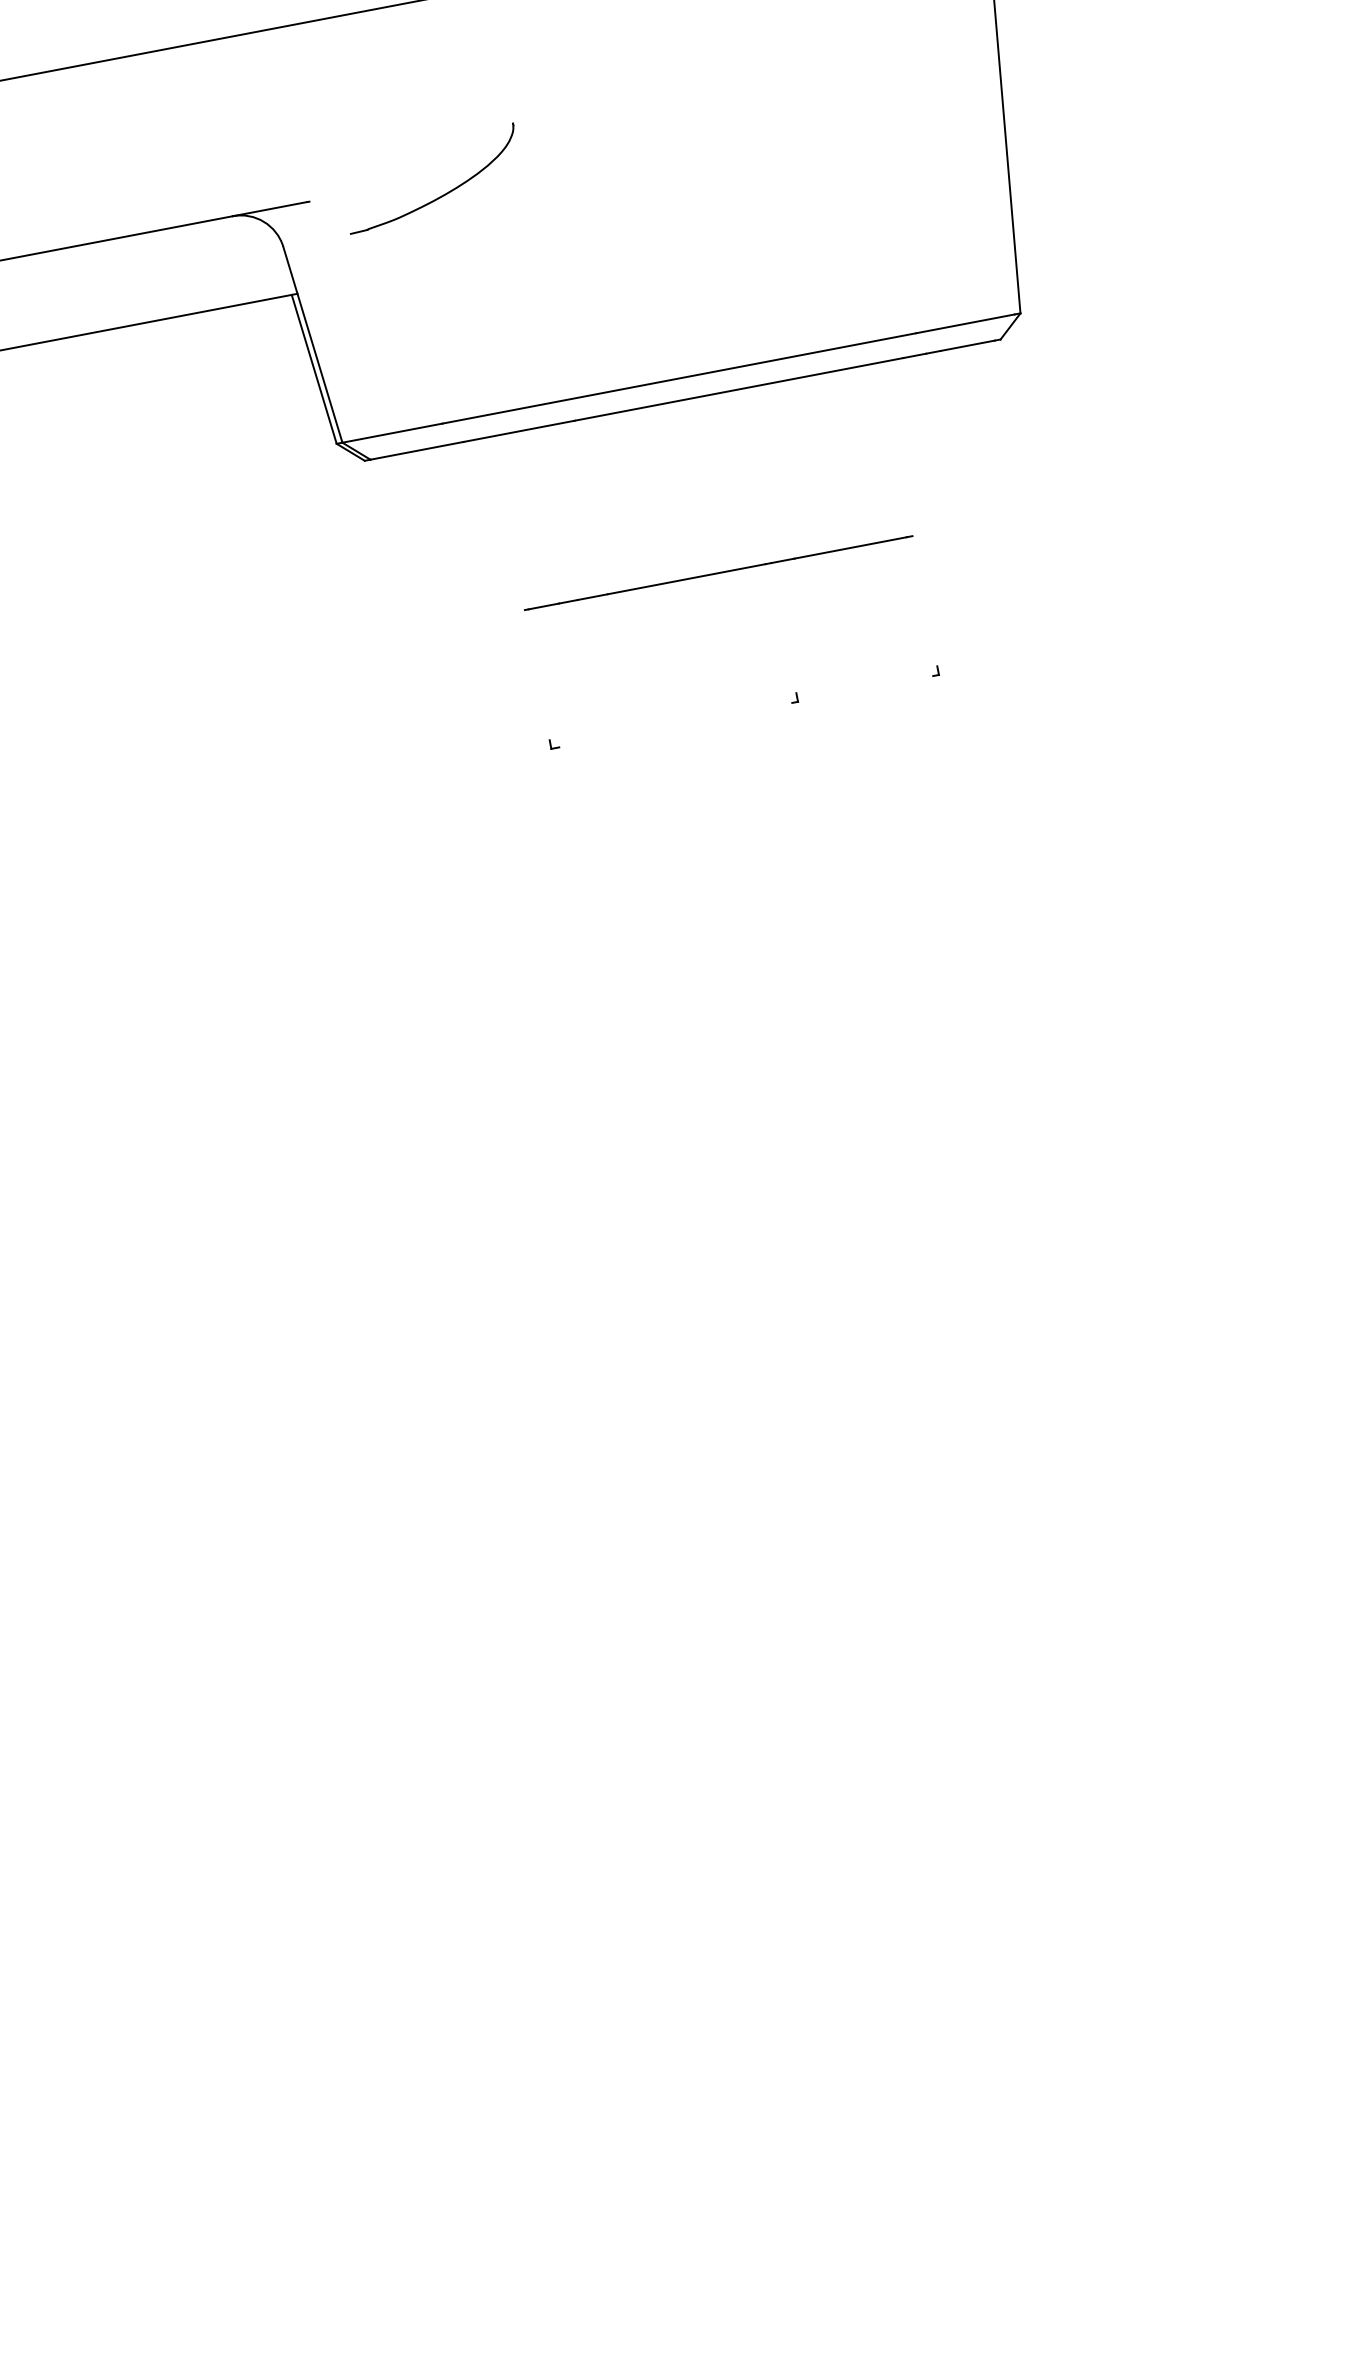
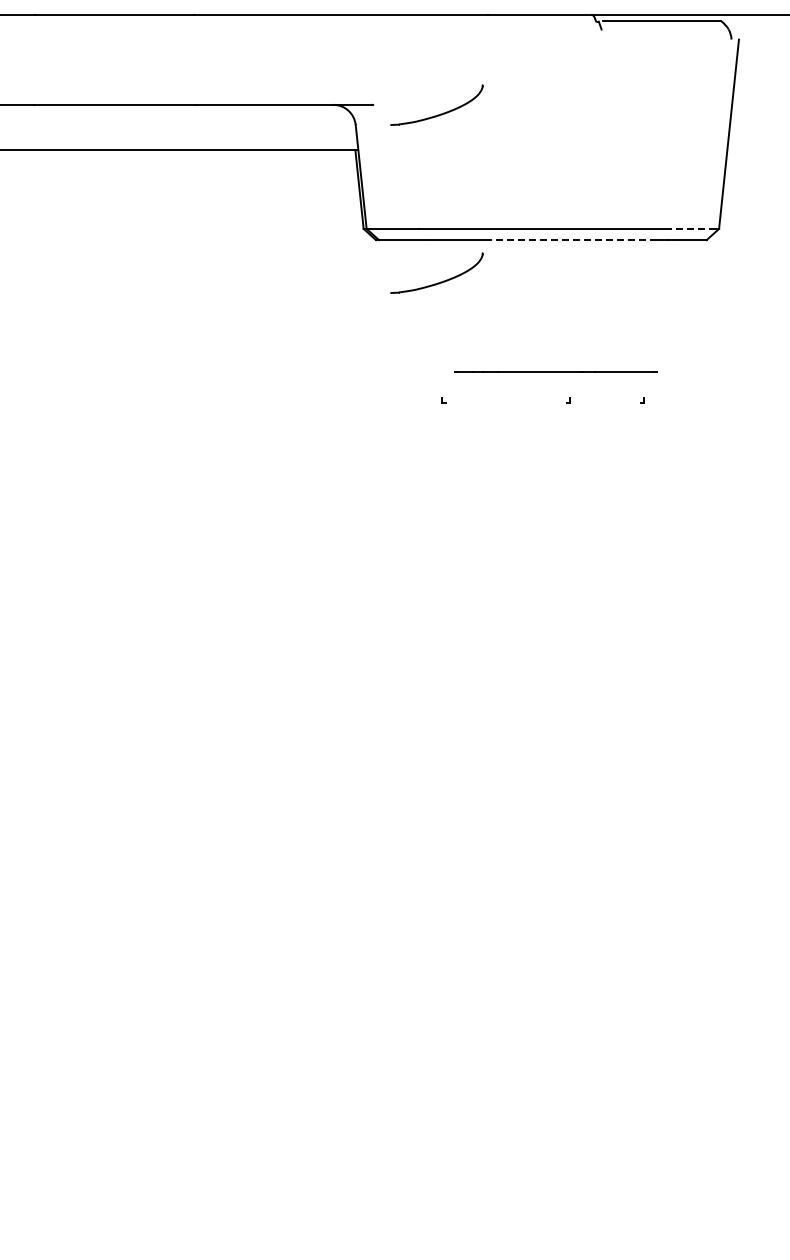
line: (965, 322) -> (690, 228), solid -> dashed
line: (740, 389) -> (571, 240), solid -> dashed
curve: (503, 516) -> (440, 281), added
line: (717, 571) -> (555, 371), moved

